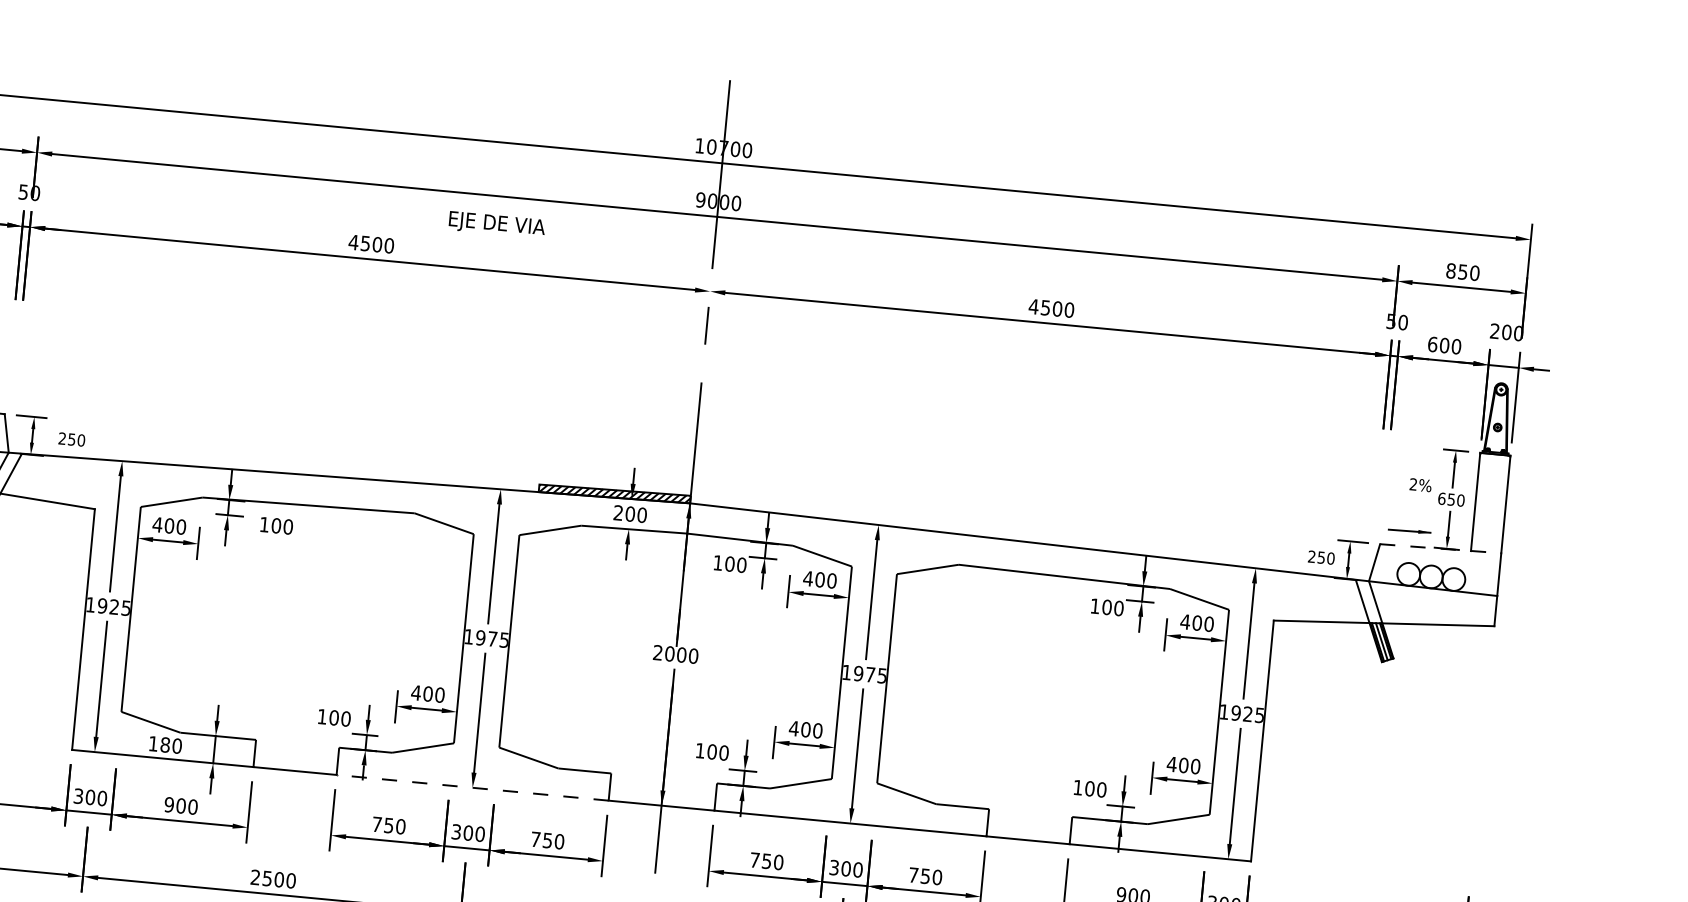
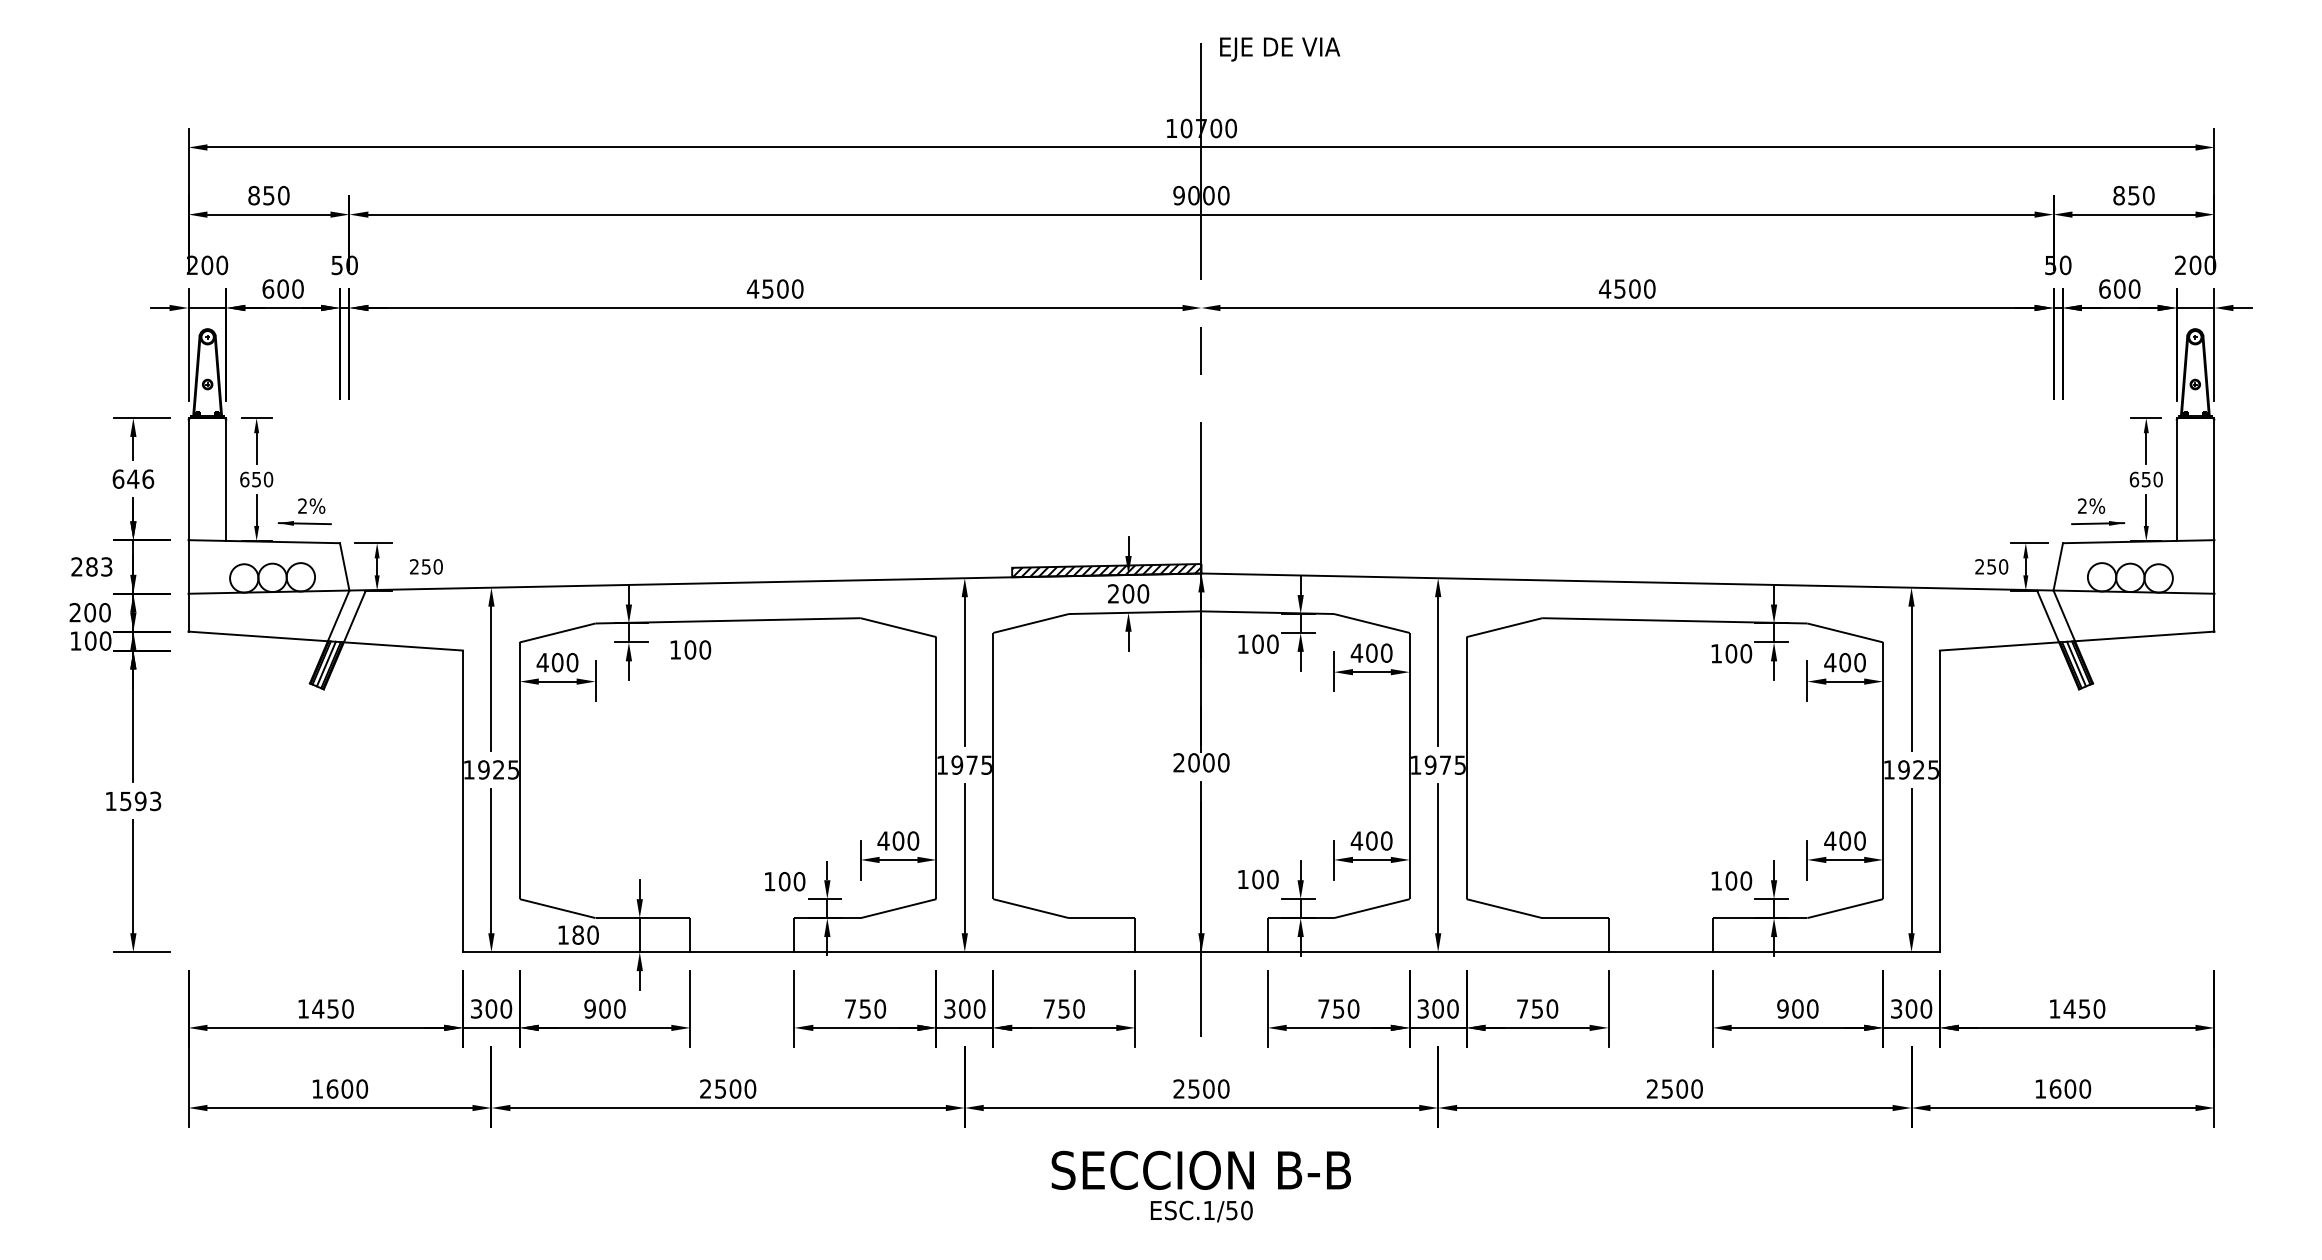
text: (497, 225) -> (1280, 49), moved
text: (1420, 484) -> (2091, 505), moved
line: (1440, 548) -> (2138, 541), dashed -> solid
line: (472, 788) -> (964, 952), dashed -> solid

